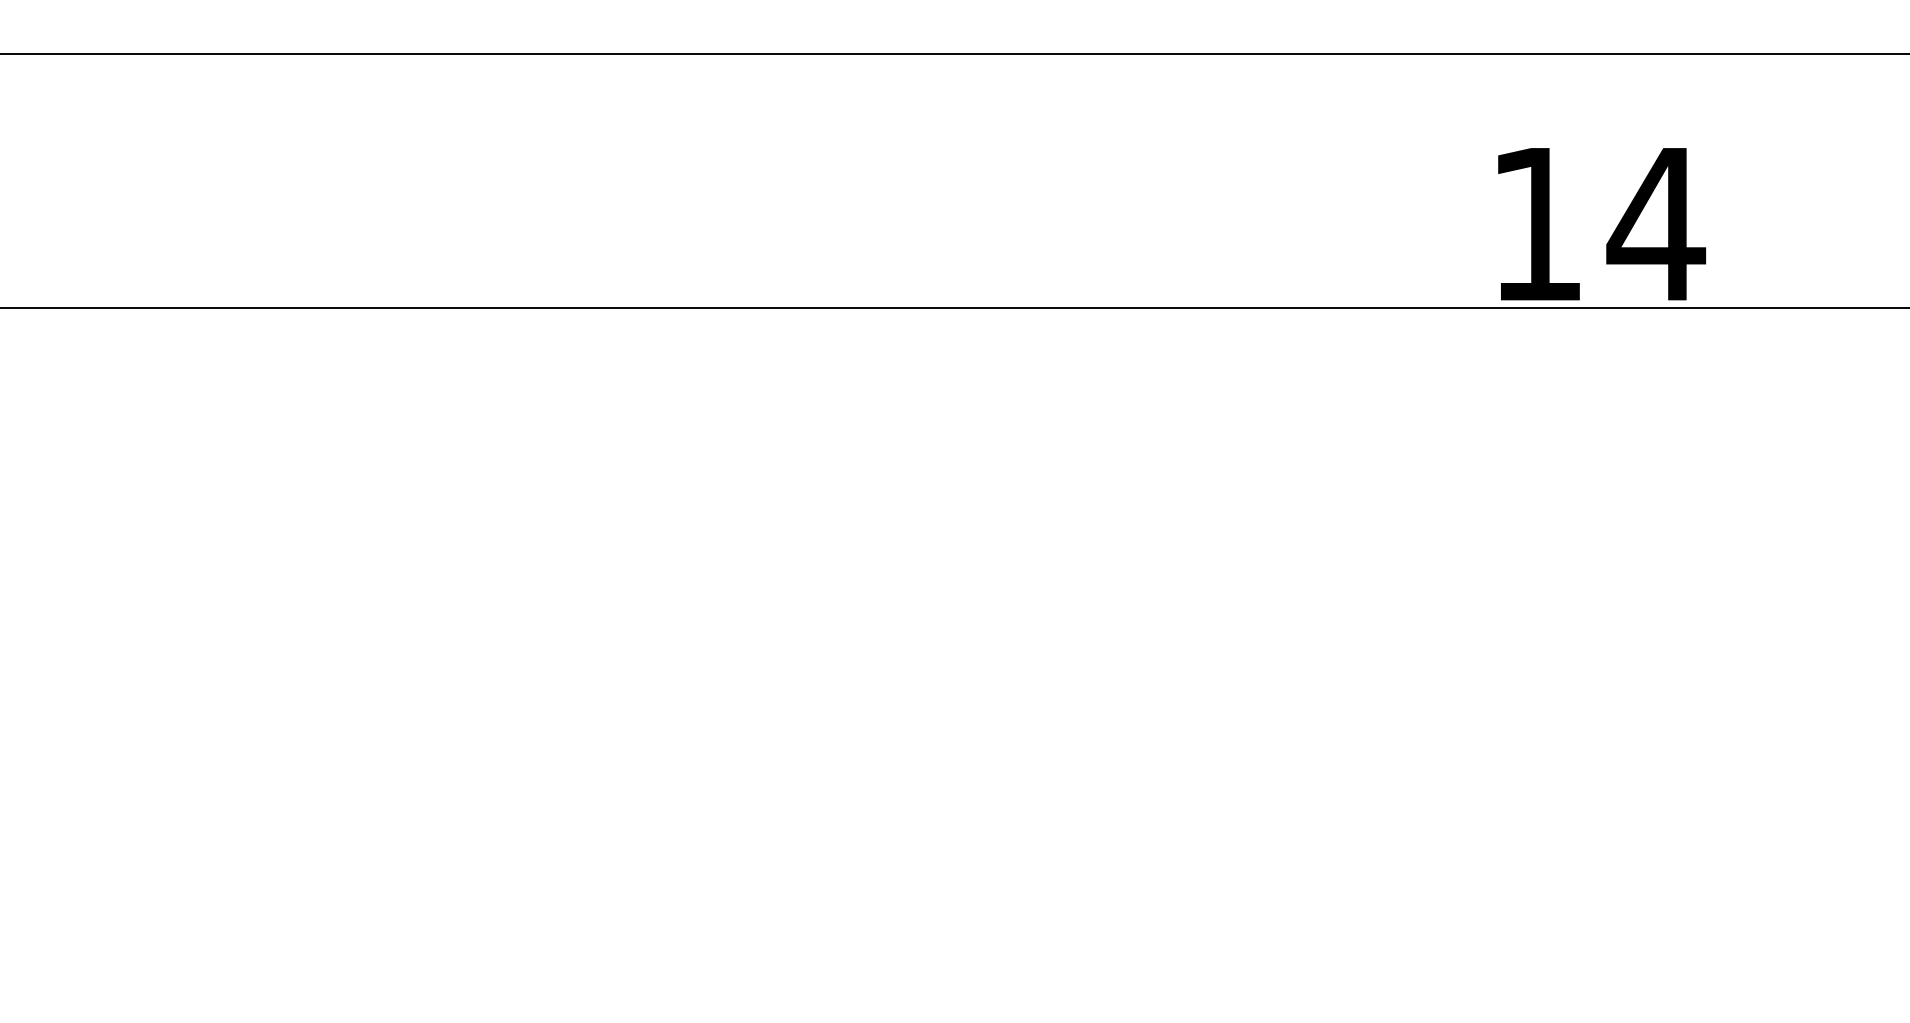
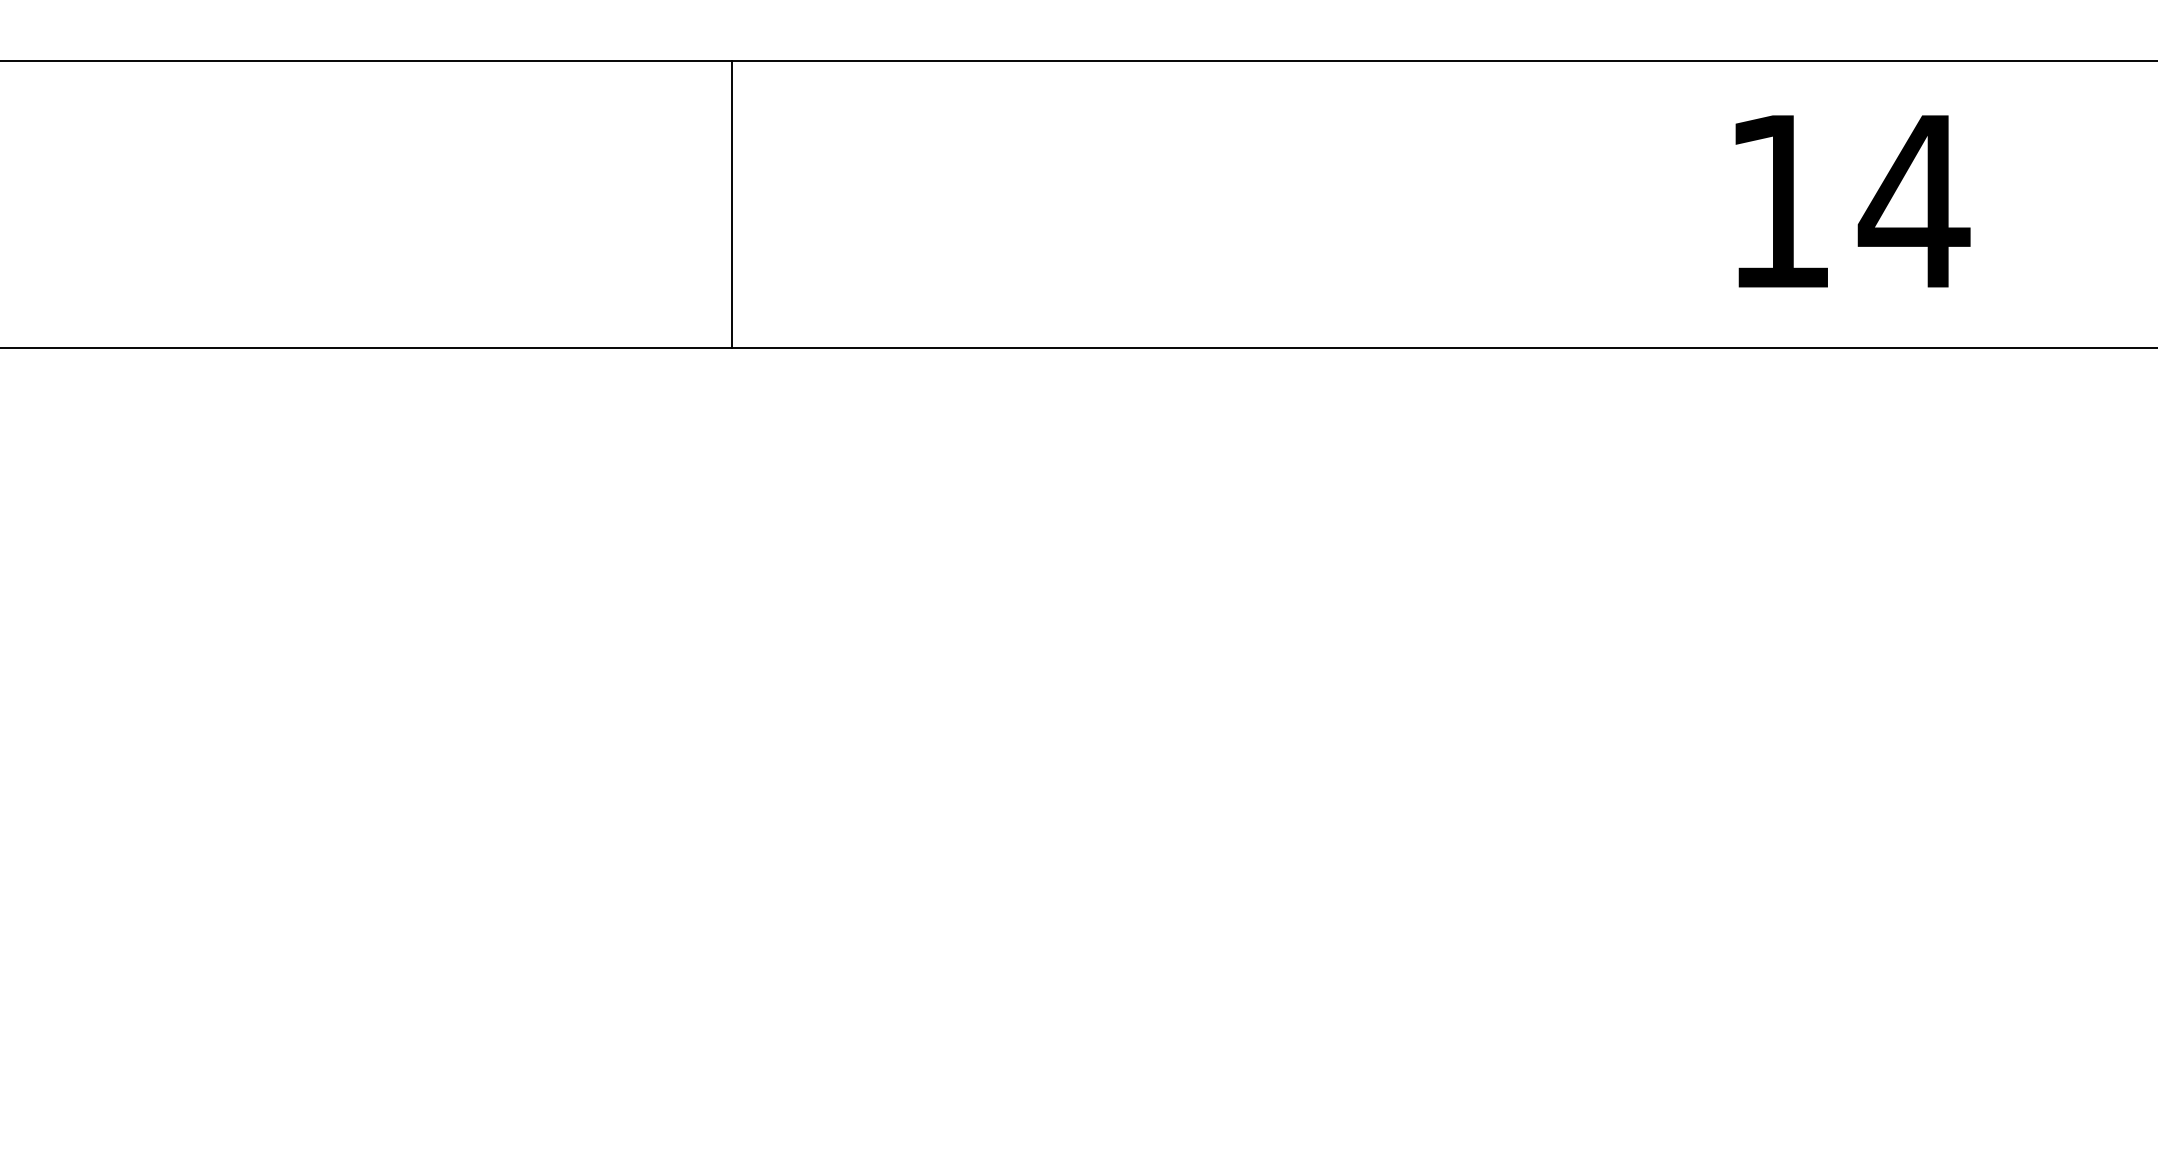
line: (647, 180) -> (731, 204), added
text: (1601, 224) -> (1852, 201), moved

